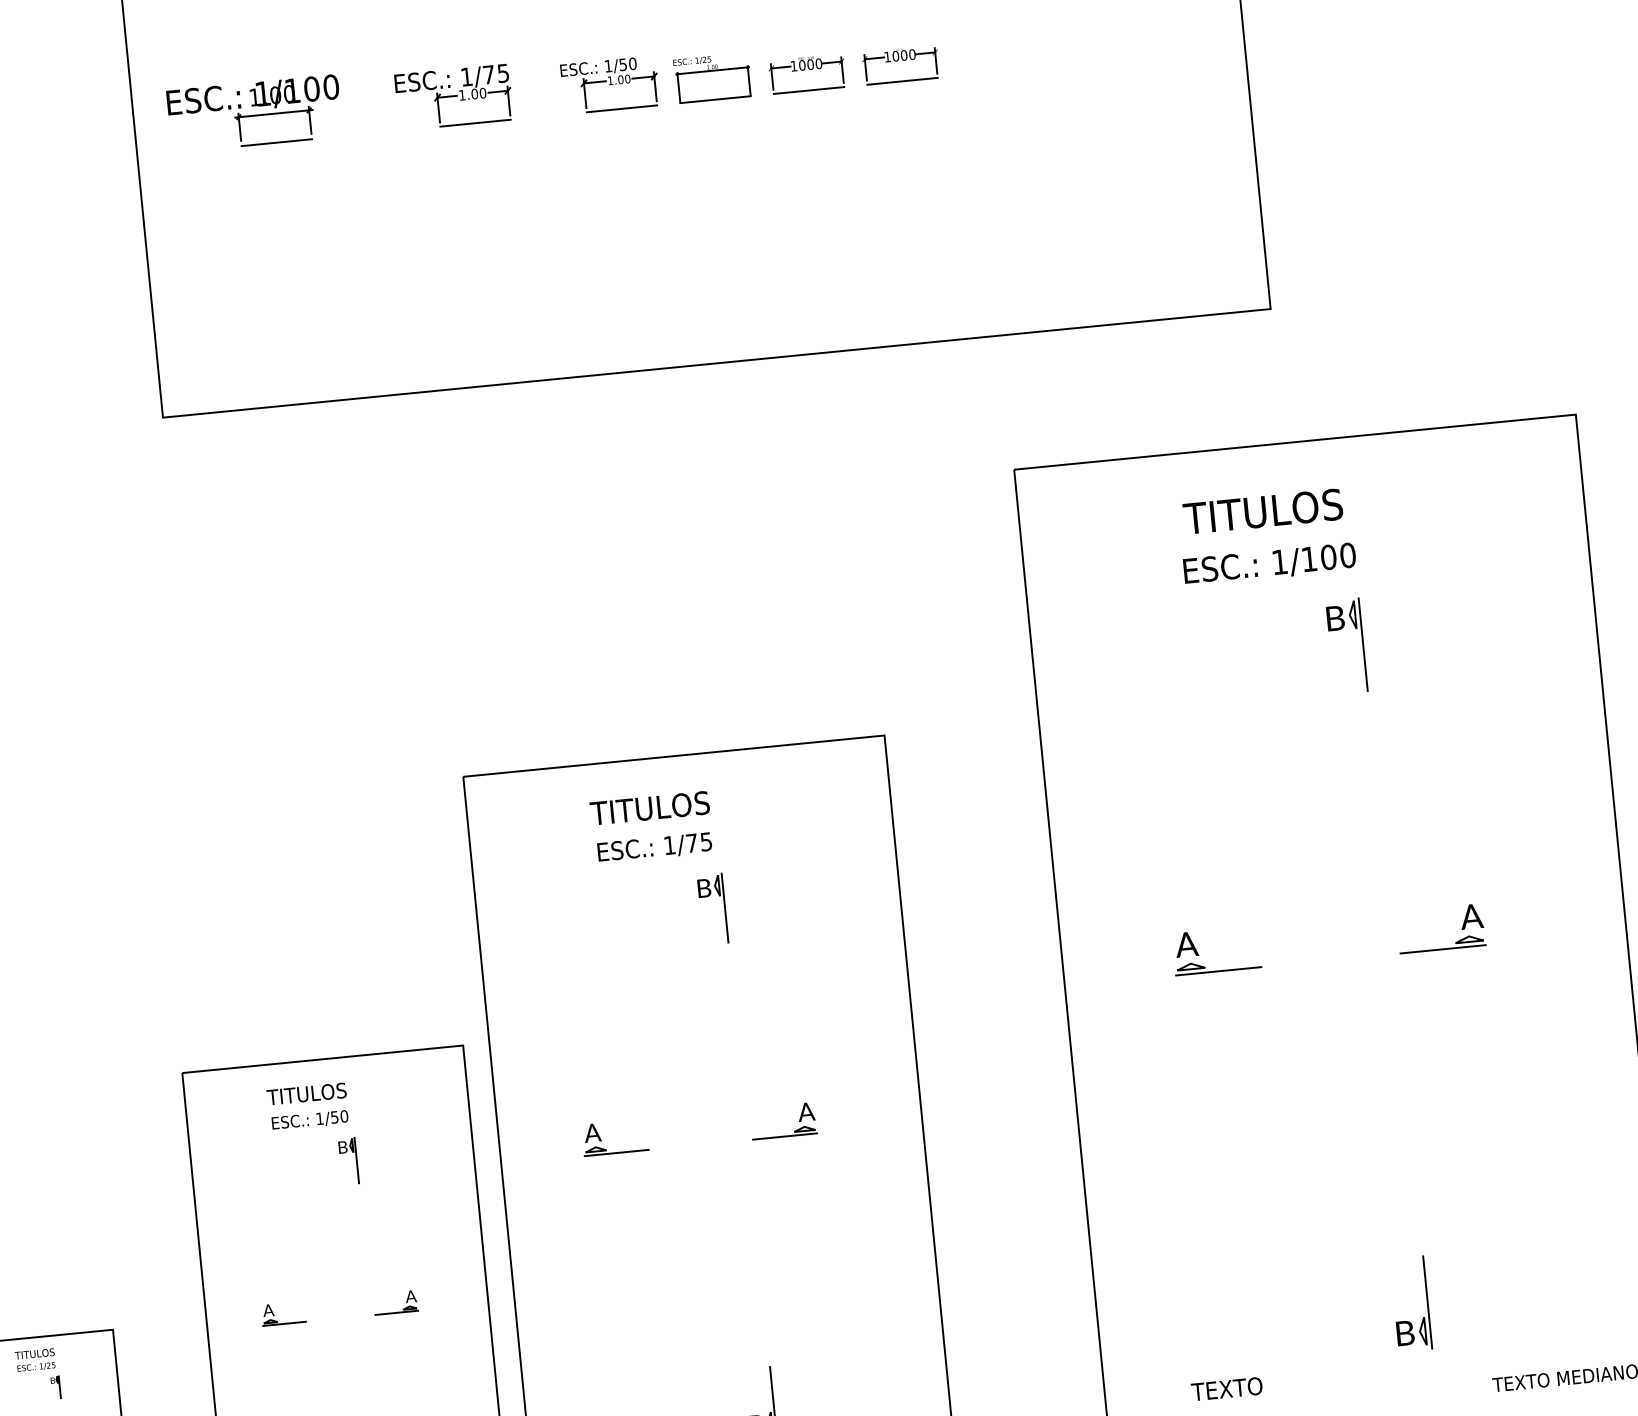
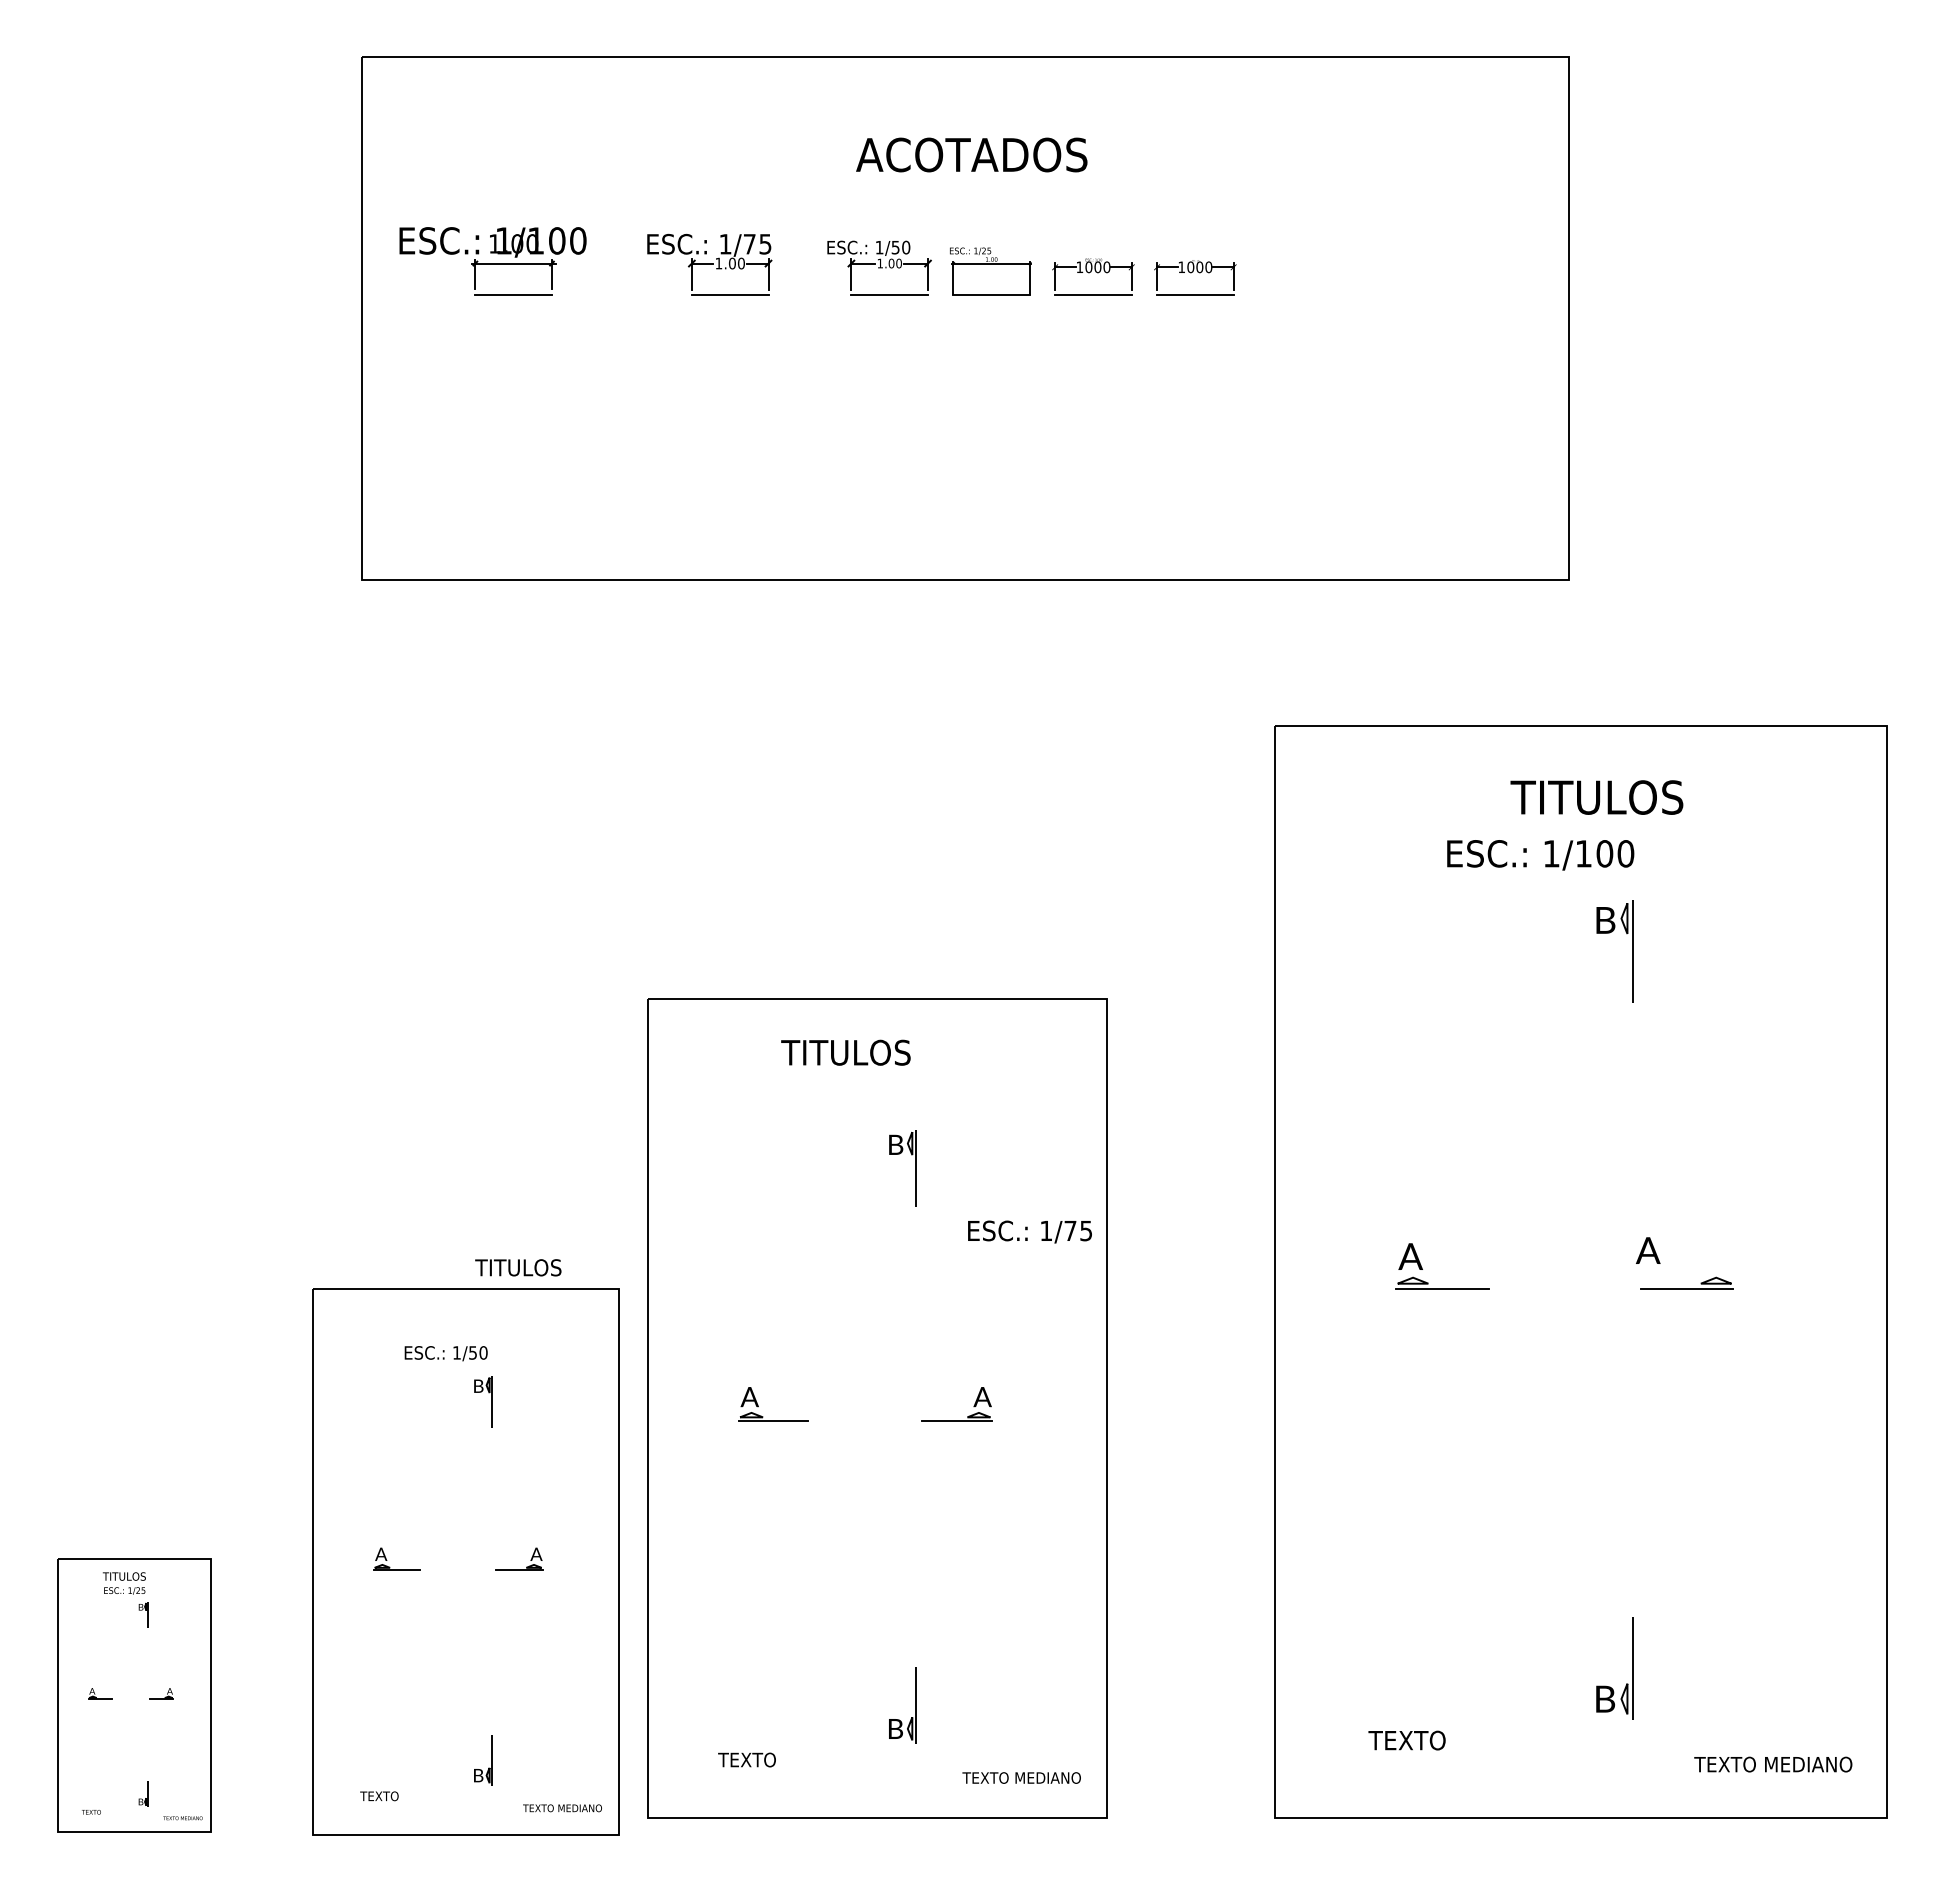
text: (1262, 511) -> (1596, 797), moved
text: (654, 847) -> (1029, 1231), moved
text: (1472, 916) -> (1648, 1250), moved
text: (306, 1093) -> (518, 1267), moved

